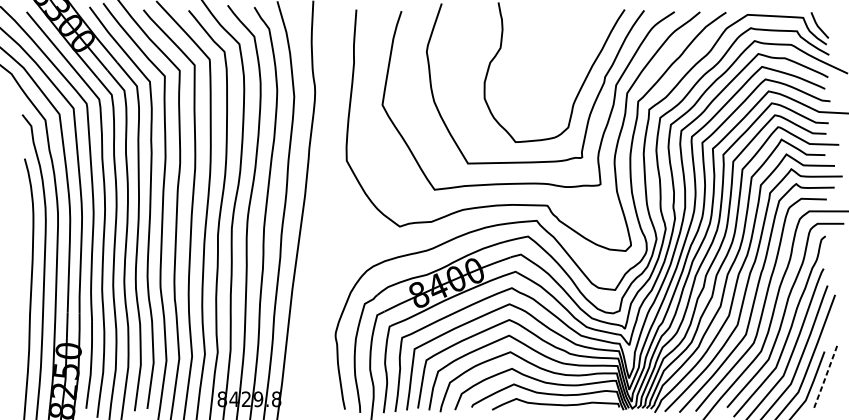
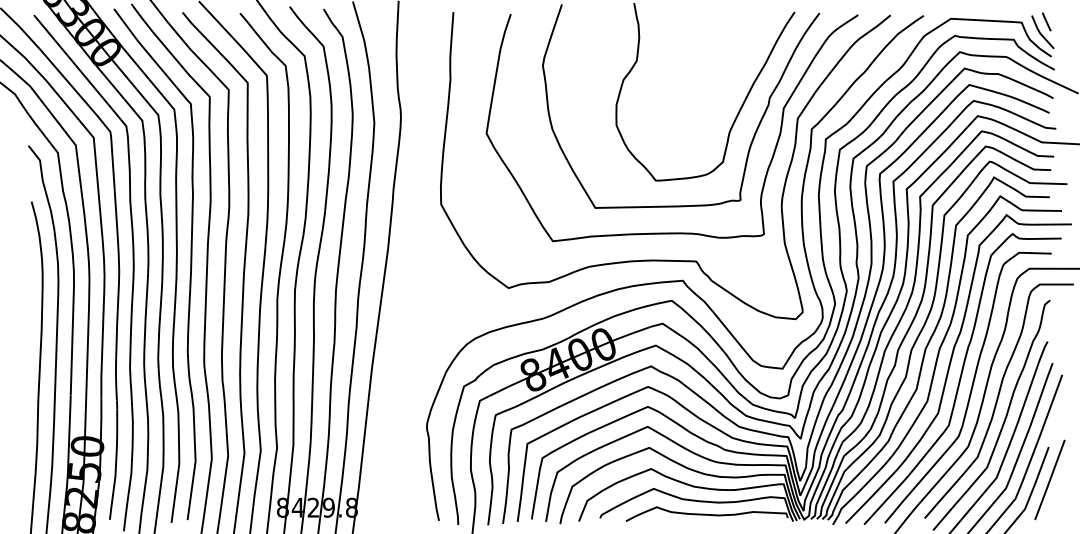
line: (822, 16) -> (1046, 21), added
line: (825, 378) -> (1049, 481), dashed -> solid

